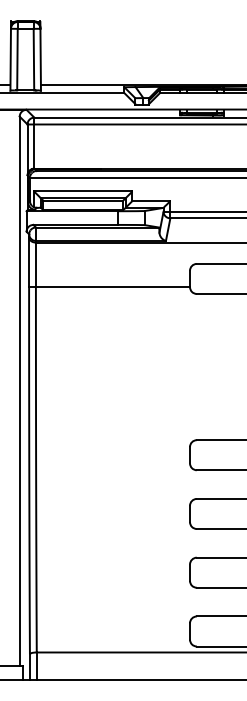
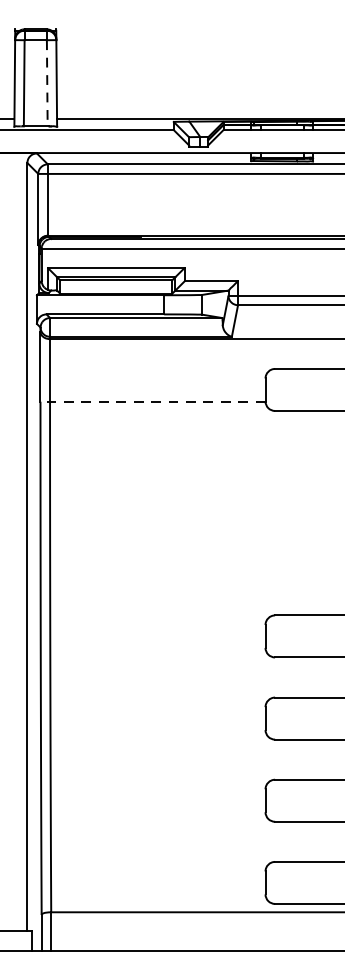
line: (33, 59) -> (46, 83), solid -> dashed
line: (109, 287) -> (152, 401), solid -> dashed

